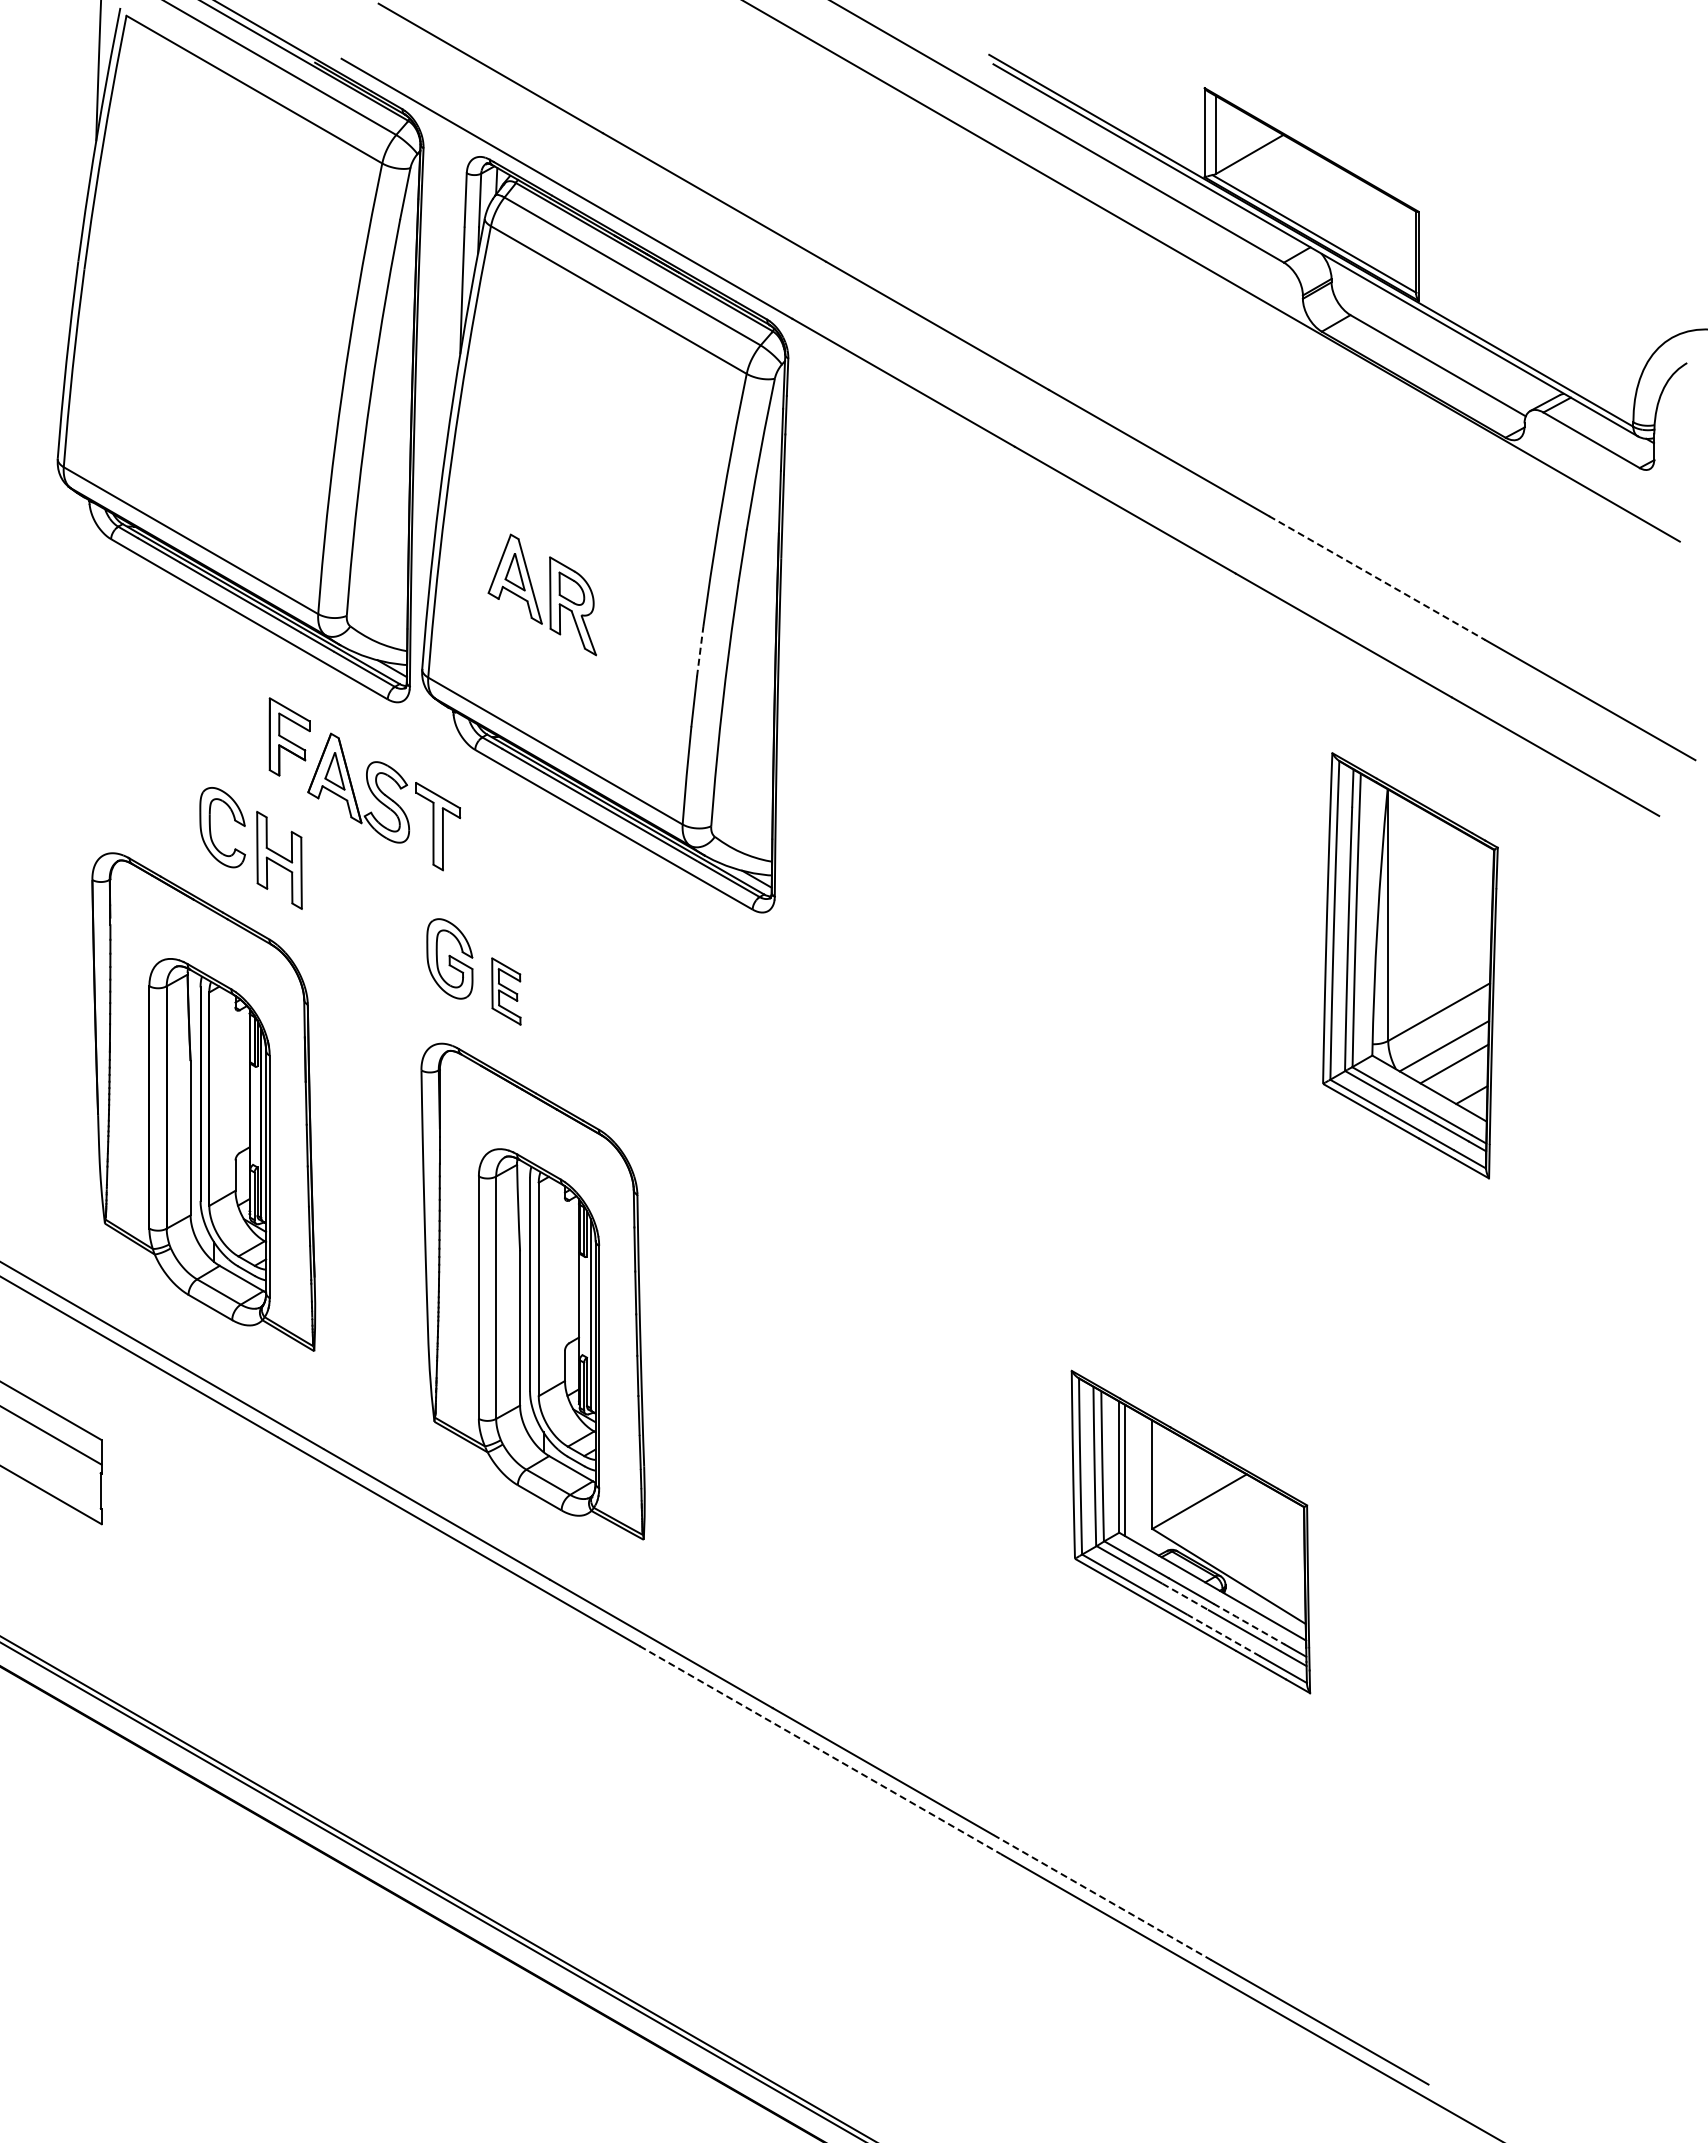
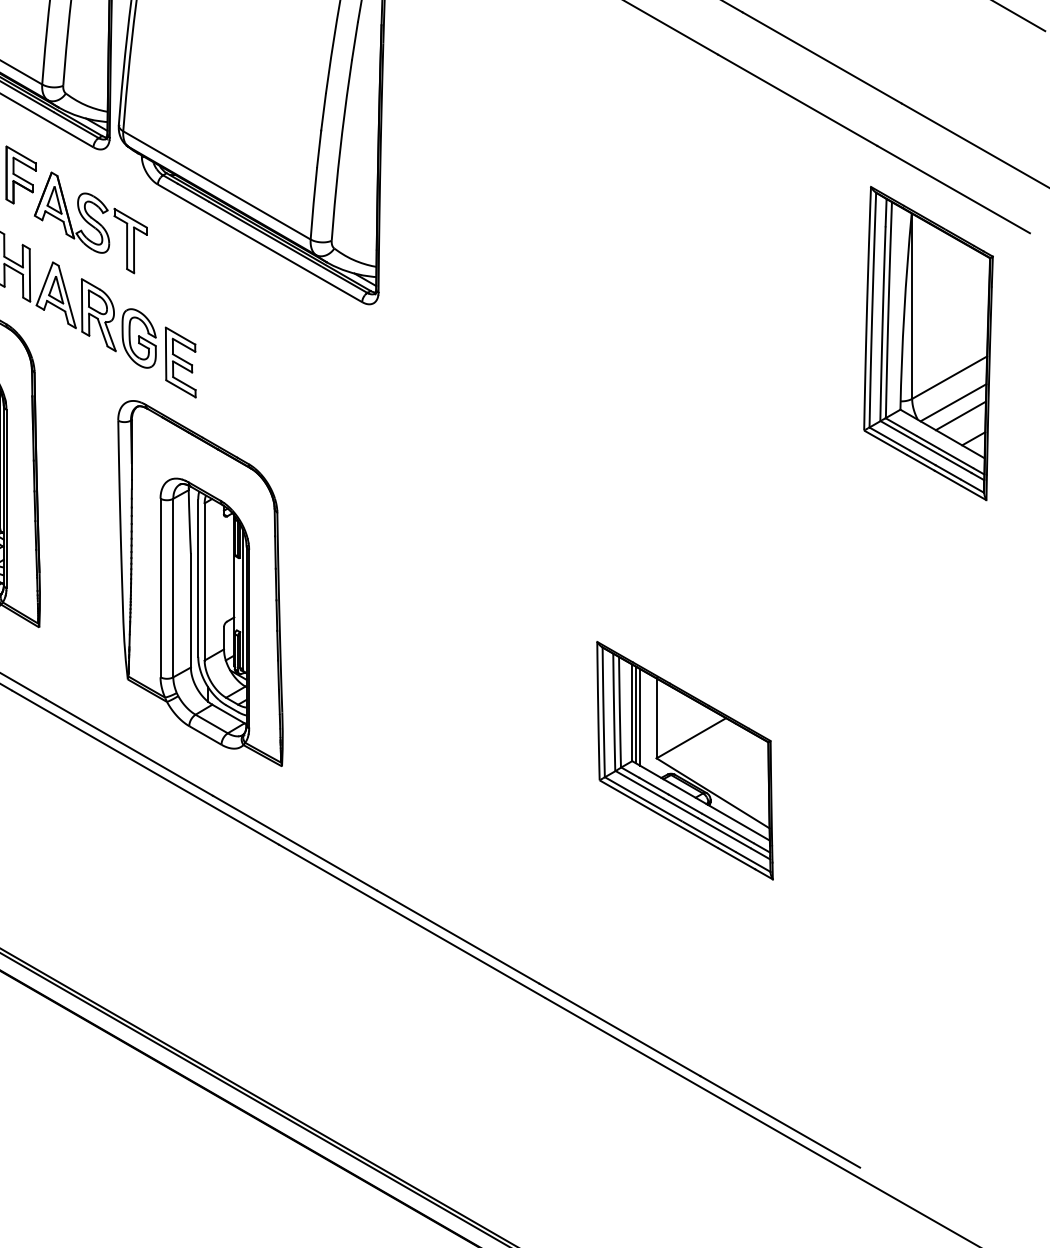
line: (1377, 578) -> (822, 58), dashed -> solid
part: (535, 596) -> (71, 307), moved
line: (700, 651) -> (323, 112), dashed -> solid
part: (1410, 965) -> (928, 343), moved
part: (506, 991) -> (180, 362), size x1.43
line: (1129, 1472) -> (639, 716), added
line: (1185, 1597) -> (681, 808), dashed -> solid
line: (1248, 1623) -> (727, 828), dashed -> solid
line: (1223, 1635) -> (709, 836), dashed -> solid
line: (820, 1750) -> (412, 921), dashed -> solid
line: (1101, 1897) -> (619, 1029), dashed -> solid

